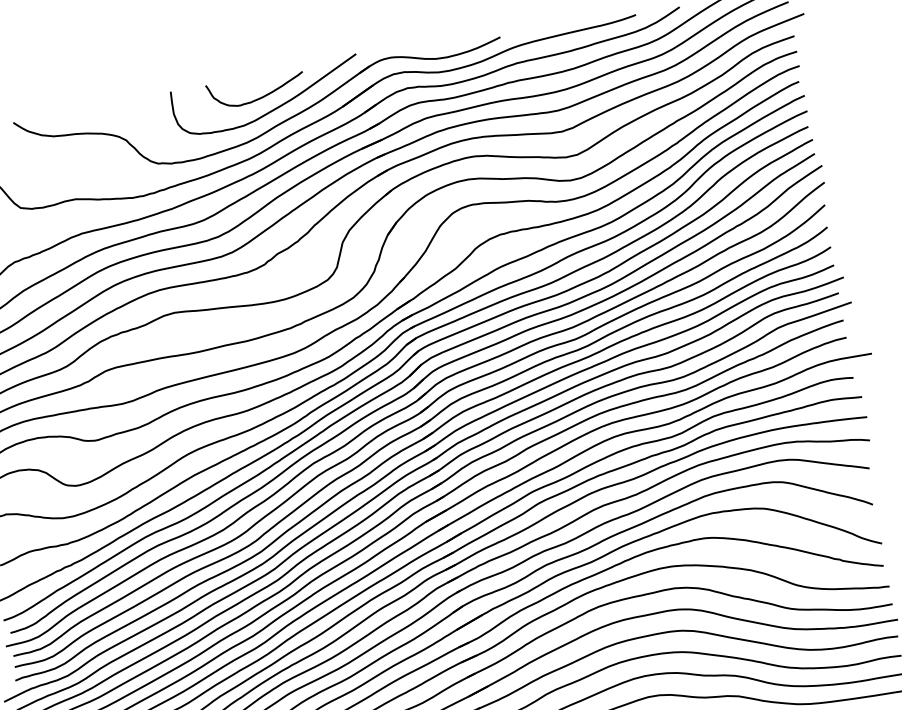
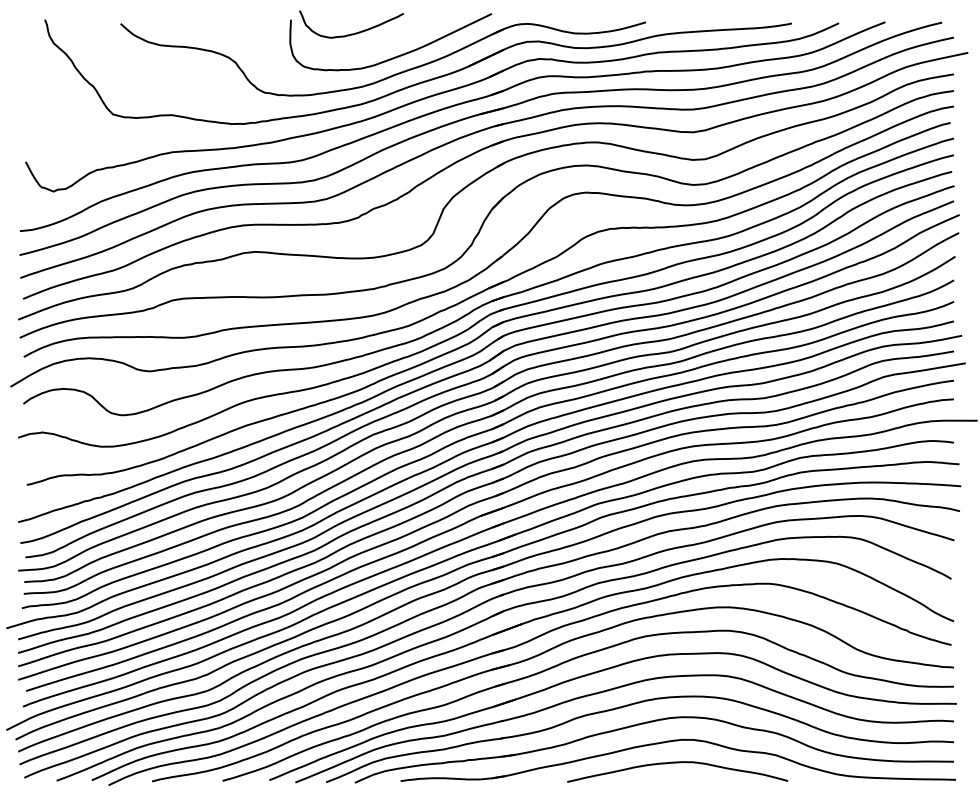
curve: (260, 96) -> (355, 32), moved

